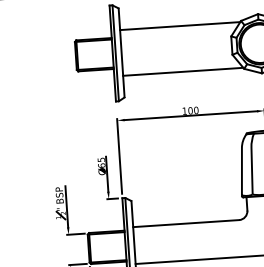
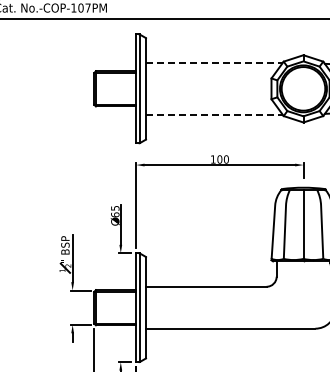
line: (181, 25) -> (215, 62), solid -> dashed
line: (184, 71) -> (215, 114), solid -> dashed

